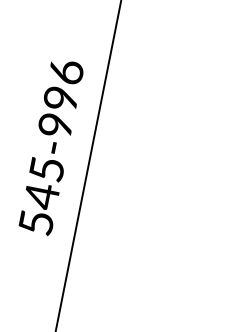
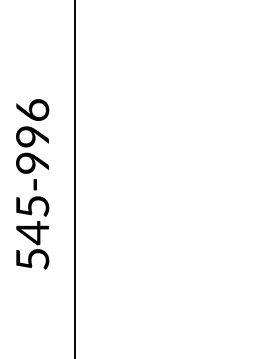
text: (51, 147) -> (32, 184), moved

